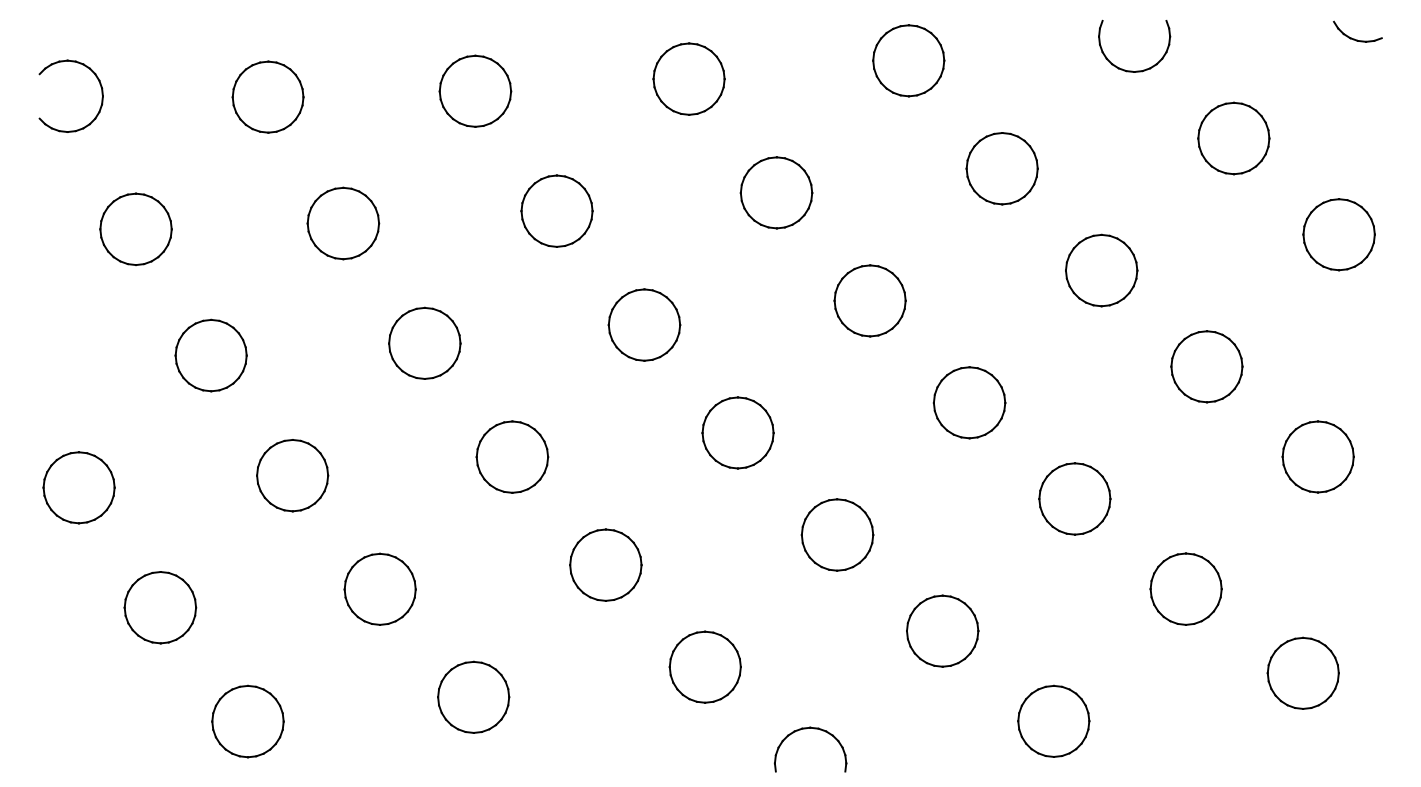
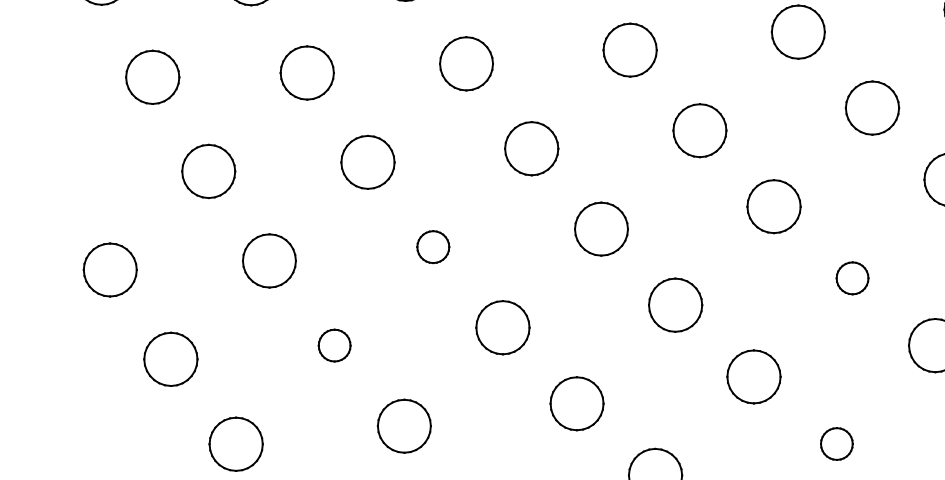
part: (512, 456) -> (433, 246), size x0.6
part: (1074, 498) -> (852, 278), size x0.6
part: (379, 588) -> (334, 345), size x0.6
part: (1053, 720) -> (836, 443), size x0.6

